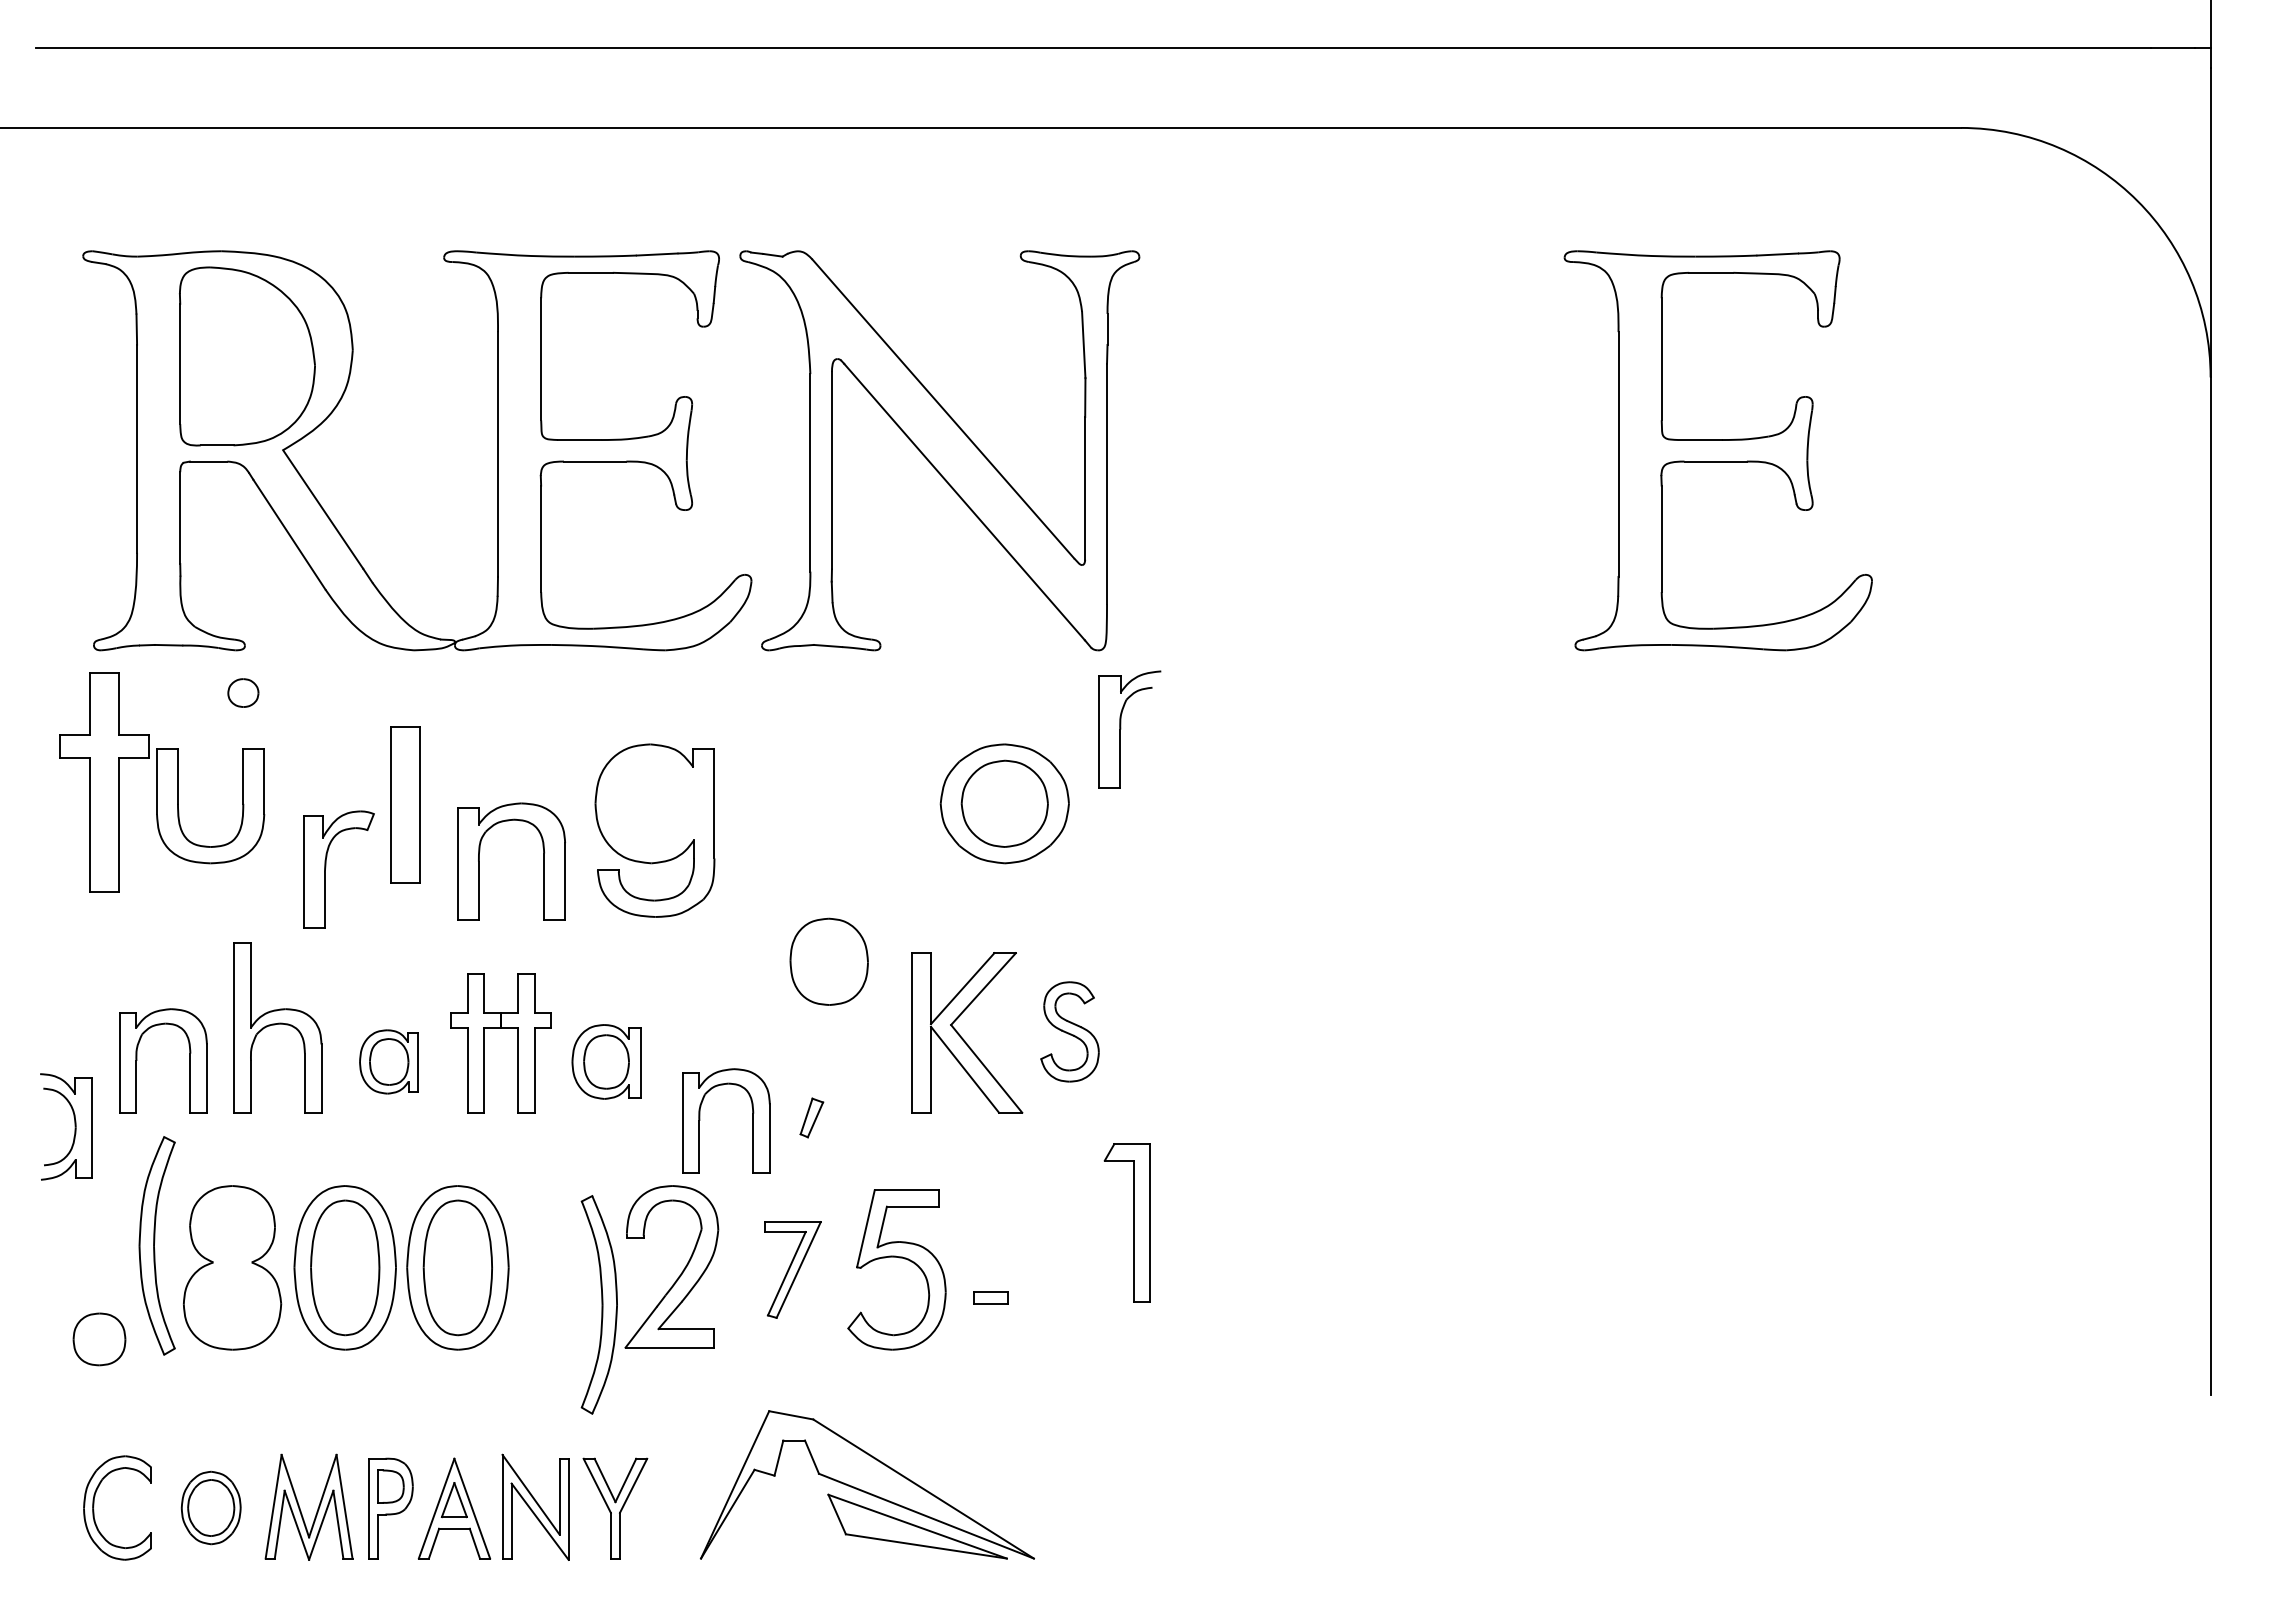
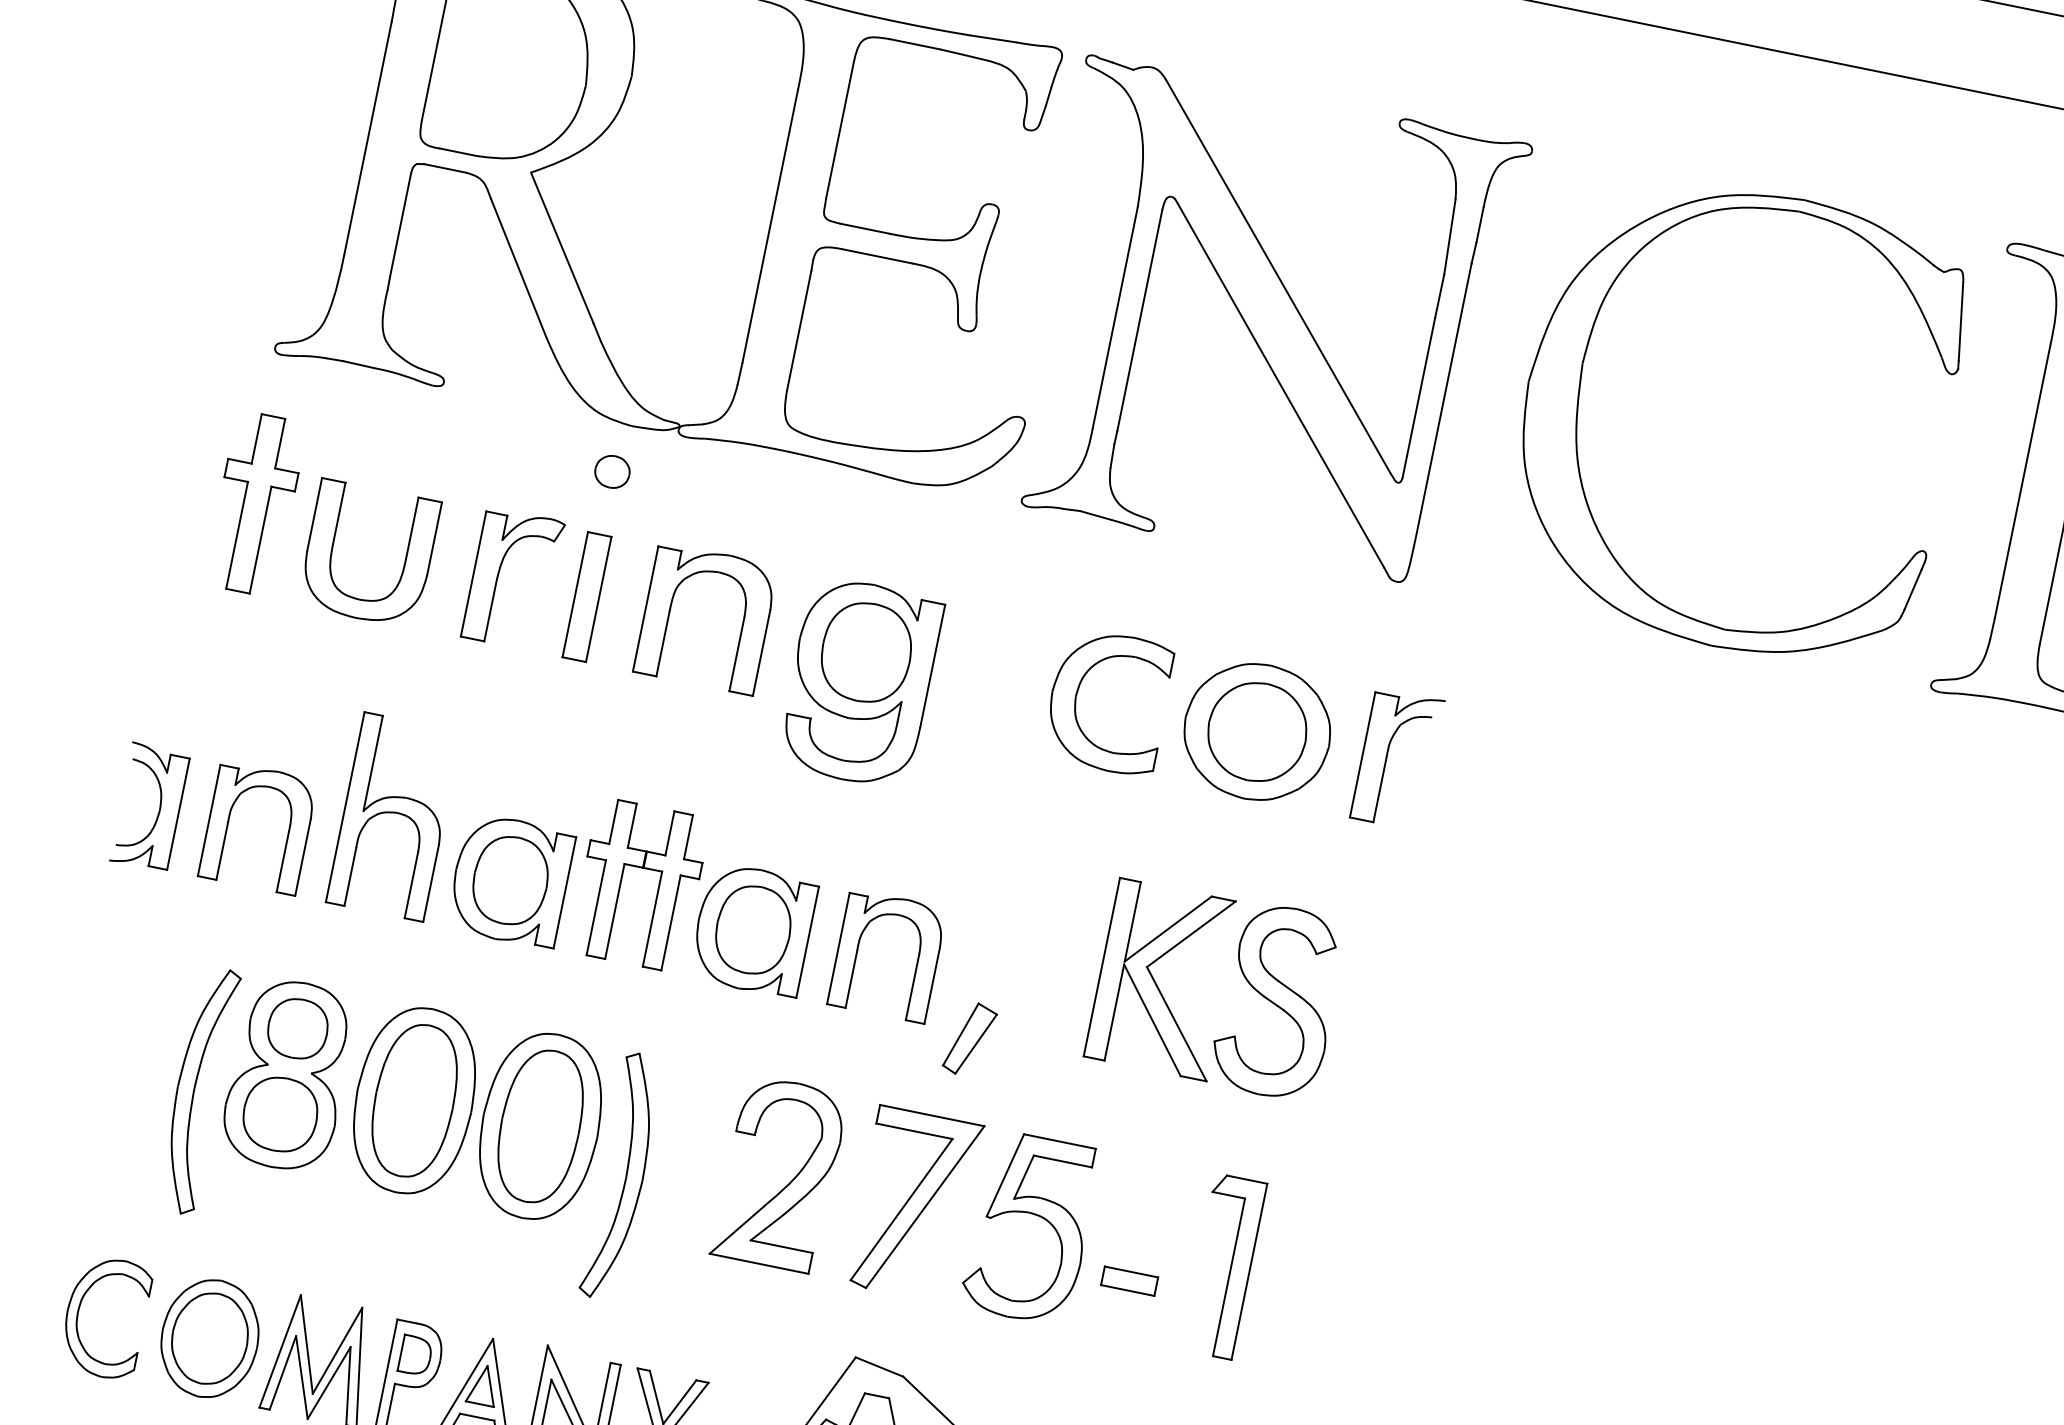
part: (1224, 468) -> (1579, 407), added
part: (243, 692) -> (612, 471), moved
part: (1121, 729) -> (1388, 757), moved
part: (104, 782) -> (255, 503), size x0.71
part: (844, 799) -> (1079, 690), added
part: (405, 804) -> (587, 596), size x0.71
part: (479, 861) -> (670, 611), moved
part: (326, 867) -> (499, 574), moved
part: (828, 961) -> (865, 652), moved
part: (1069, 1031) -> (1277, 1001), size x1.67
part: (388, 1061) -> (509, 879), size x1.67
part: (606, 1061) -> (753, 929), size x1.43
part: (811, 1117) -> (969, 1038), size x1.67
part: (700, 1120) -> (858, 949), moved
part: (74, 1126) -> (158, 808), moved
part: (1133, 1222) -> (1230, 1267), moved
part: (156, 1245) -> (197, 1089), moved
part: (792, 1269) -> (914, 1204), size x1.67
part: (990, 1297) -> (1129, 1280), size x1.43
part: (232, 1303) -> (280, 1114), added
part: (598, 1304) -> (621, 1176), moved
part: (99, 1339) -> (297, 1028), moved
part: (211, 1507) -> (210, 1338), size x1.43

